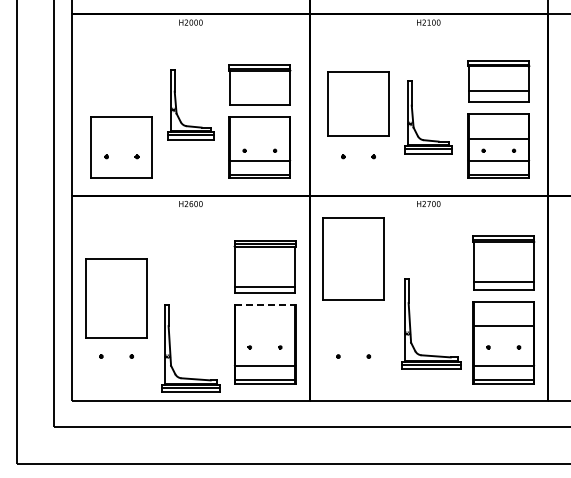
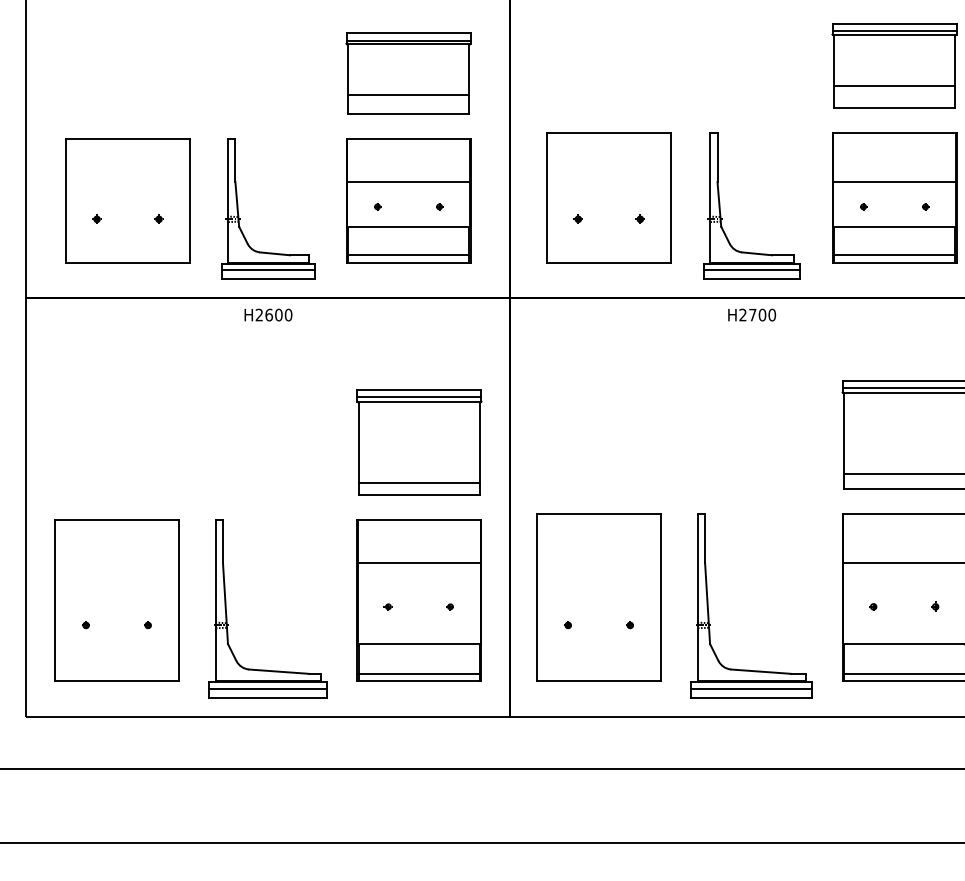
line: (259, 95) -> (407, 94), added
part: (358, 103) -> (609, 196), moved
part: (177, 109) -> (241, 218), moved
part: (414, 122) -> (723, 216), moved
line: (259, 138) -> (407, 181), added
part: (353, 258) -> (599, 596), moved
part: (116, 298) -> (116, 600), moved
line: (265, 304) -> (420, 519), dashed -> solid
line: (265, 326) -> (420, 564), added
part: (411, 327) -> (710, 612), moved

